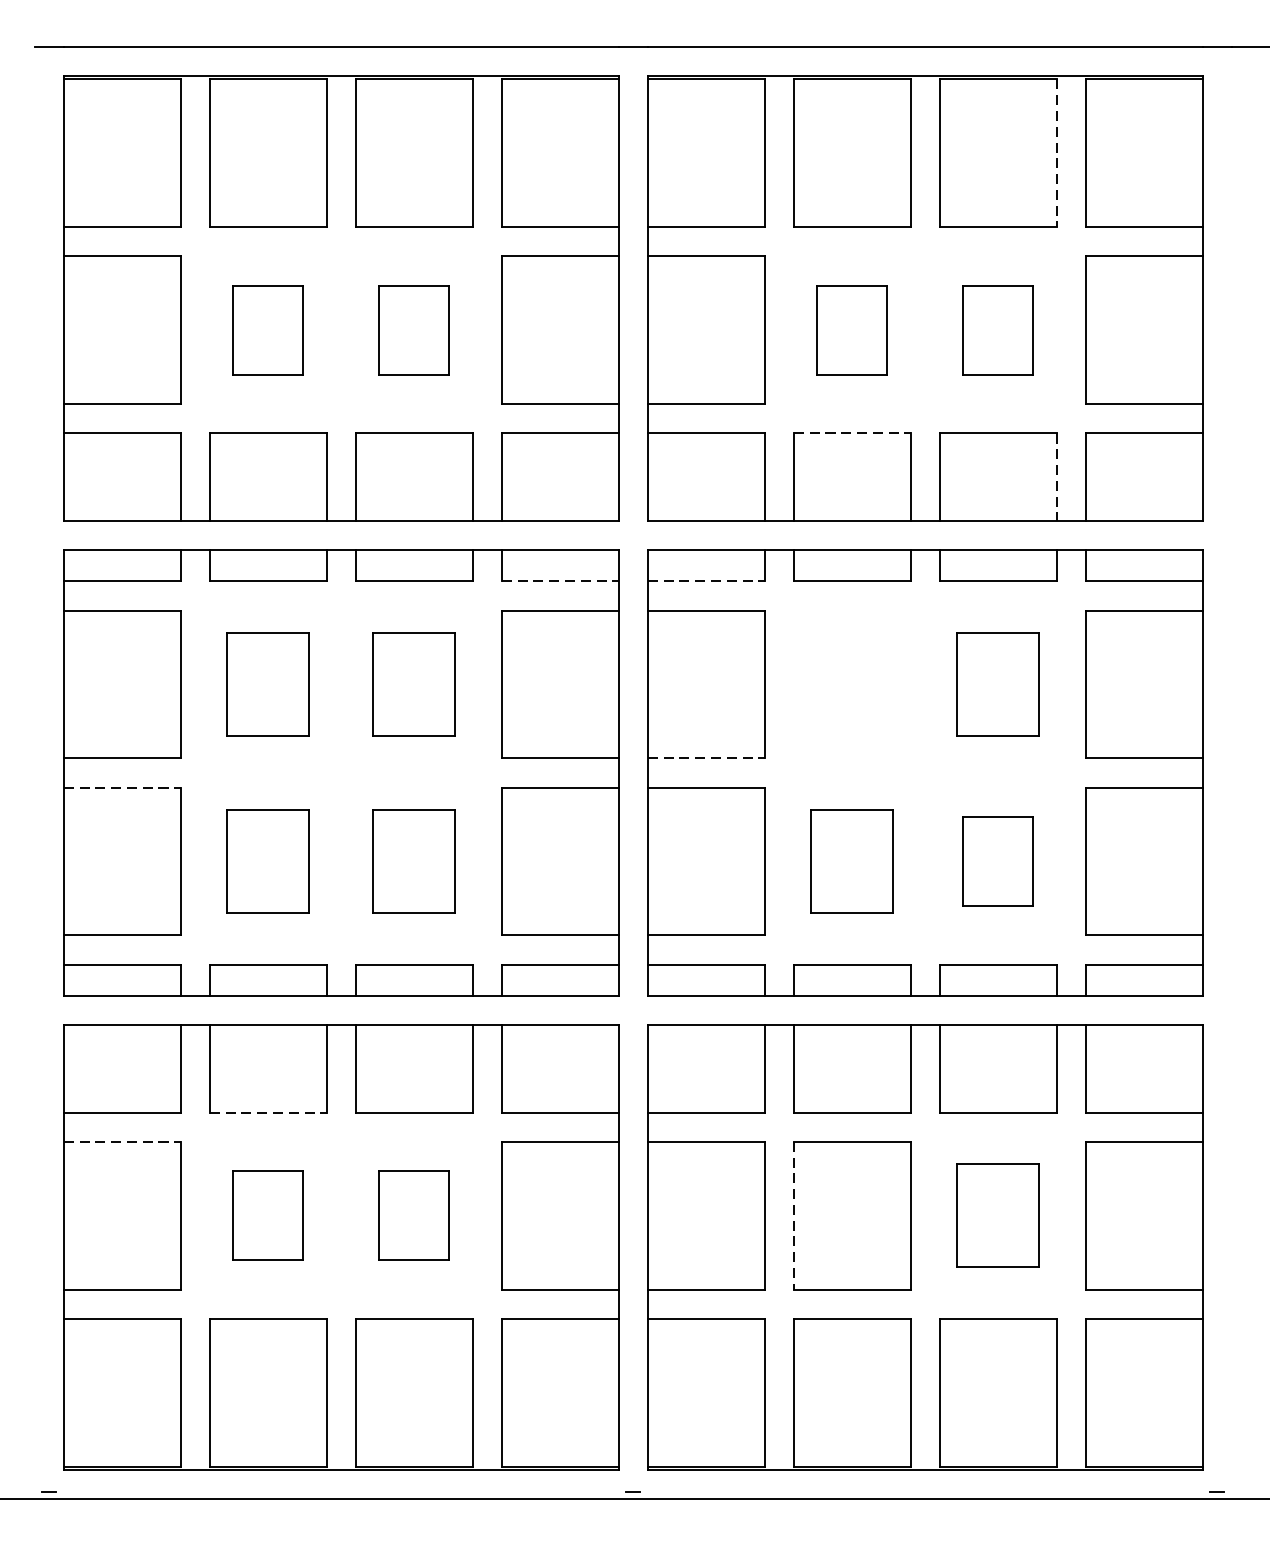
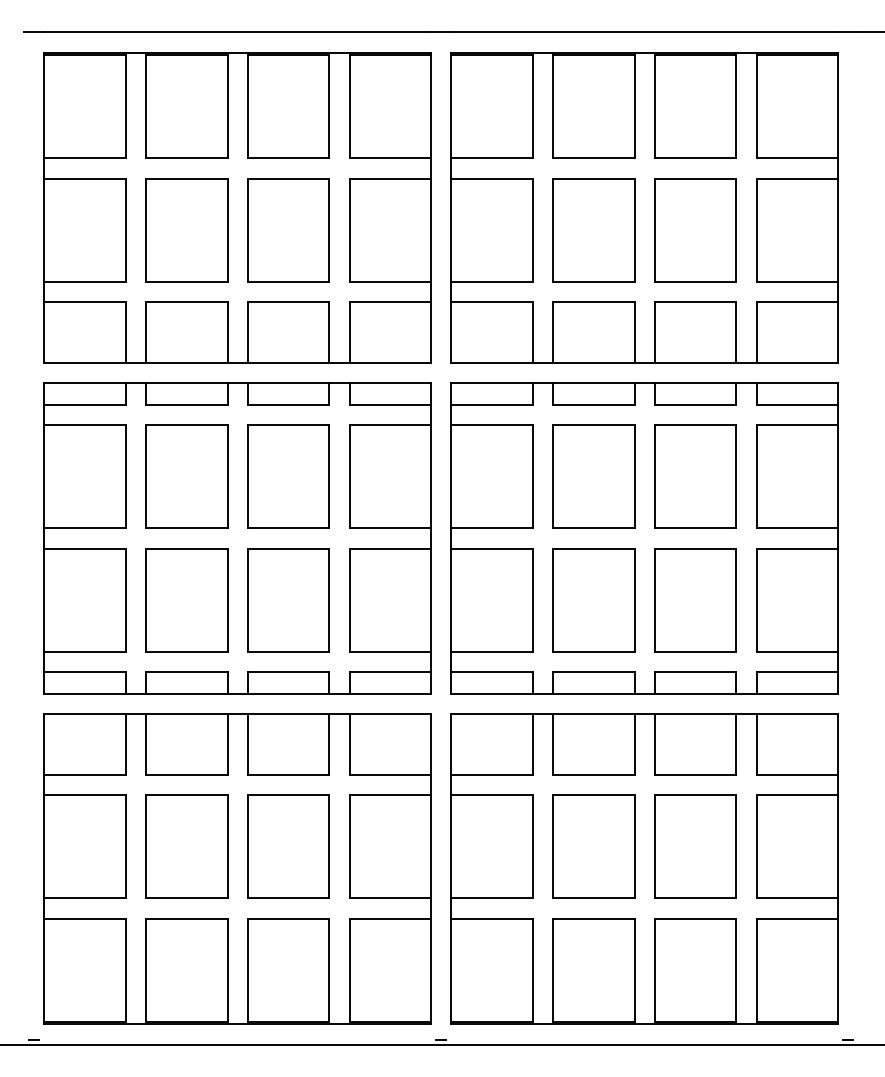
line: (1056, 152) -> (736, 106), dashed -> solid
part: (267, 330) -> (186, 230), size x1.67
part: (413, 330) -> (288, 230), size x1.67
part: (851, 330) -> (593, 230), size x1.67
part: (998, 330) -> (695, 230), size x1.67
line: (851, 432) -> (593, 301), dashed -> solid
line: (1056, 477) -> (736, 332), dashed -> solid
line: (560, 580) -> (390, 404), dashed -> solid
line: (706, 580) -> (492, 404), dashed -> solid
part: (267, 684) -> (186, 476), size x1.43
part: (413, 684) -> (288, 476), size x1.43
part: (851, 684) -> (593, 476), added
part: (998, 684) -> (695, 476), size x1.43
line: (706, 758) -> (492, 528), dashed -> solid
line: (122, 787) -> (85, 548), dashed -> solid
part: (267, 861) -> (186, 600), size x1.43
part: (413, 861) -> (288, 600), size x1.43
part: (851, 861) -> (593, 600), size x1.43
part: (998, 861) -> (695, 600), size x1.67
line: (267, 1113) -> (186, 775), dashed -> solid
line: (122, 1141) -> (85, 795), dashed -> solid
part: (267, 1215) -> (186, 846), size x1.67
part: (413, 1215) -> (288, 846), size x1.67
line: (794, 1215) -> (553, 846), dashed -> solid
part: (998, 1215) -> (695, 846), size x1.43

